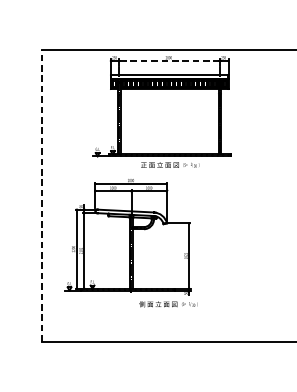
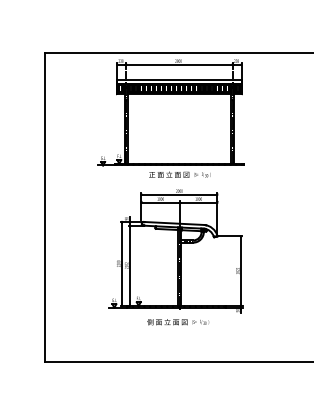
line: (169, 60) -> (179, 64), dashed -> solid
line: (42, 196) -> (44, 207), dashed -> solid
part: (127, 237) -> (175, 251), moved

